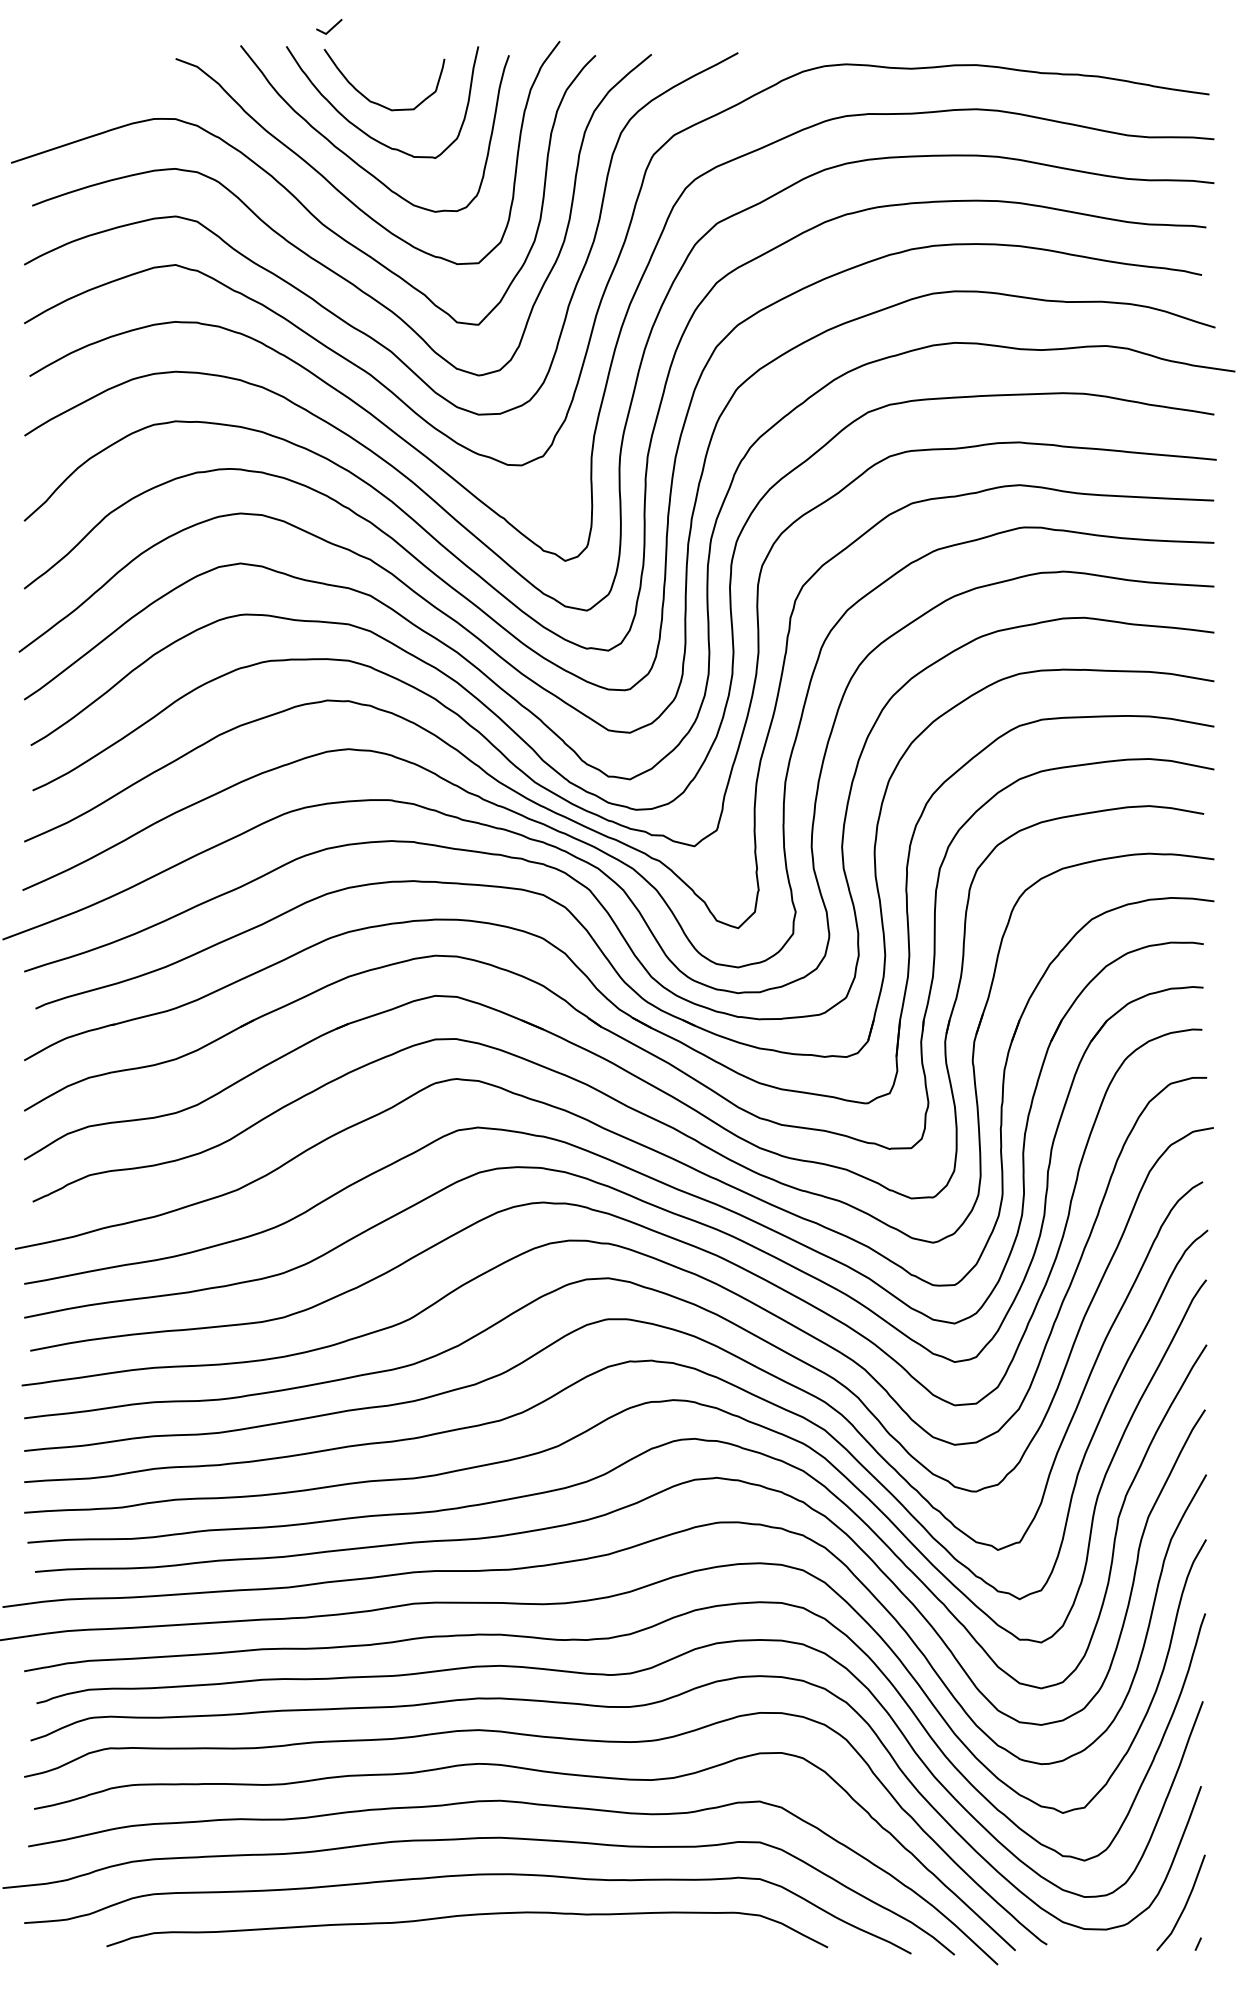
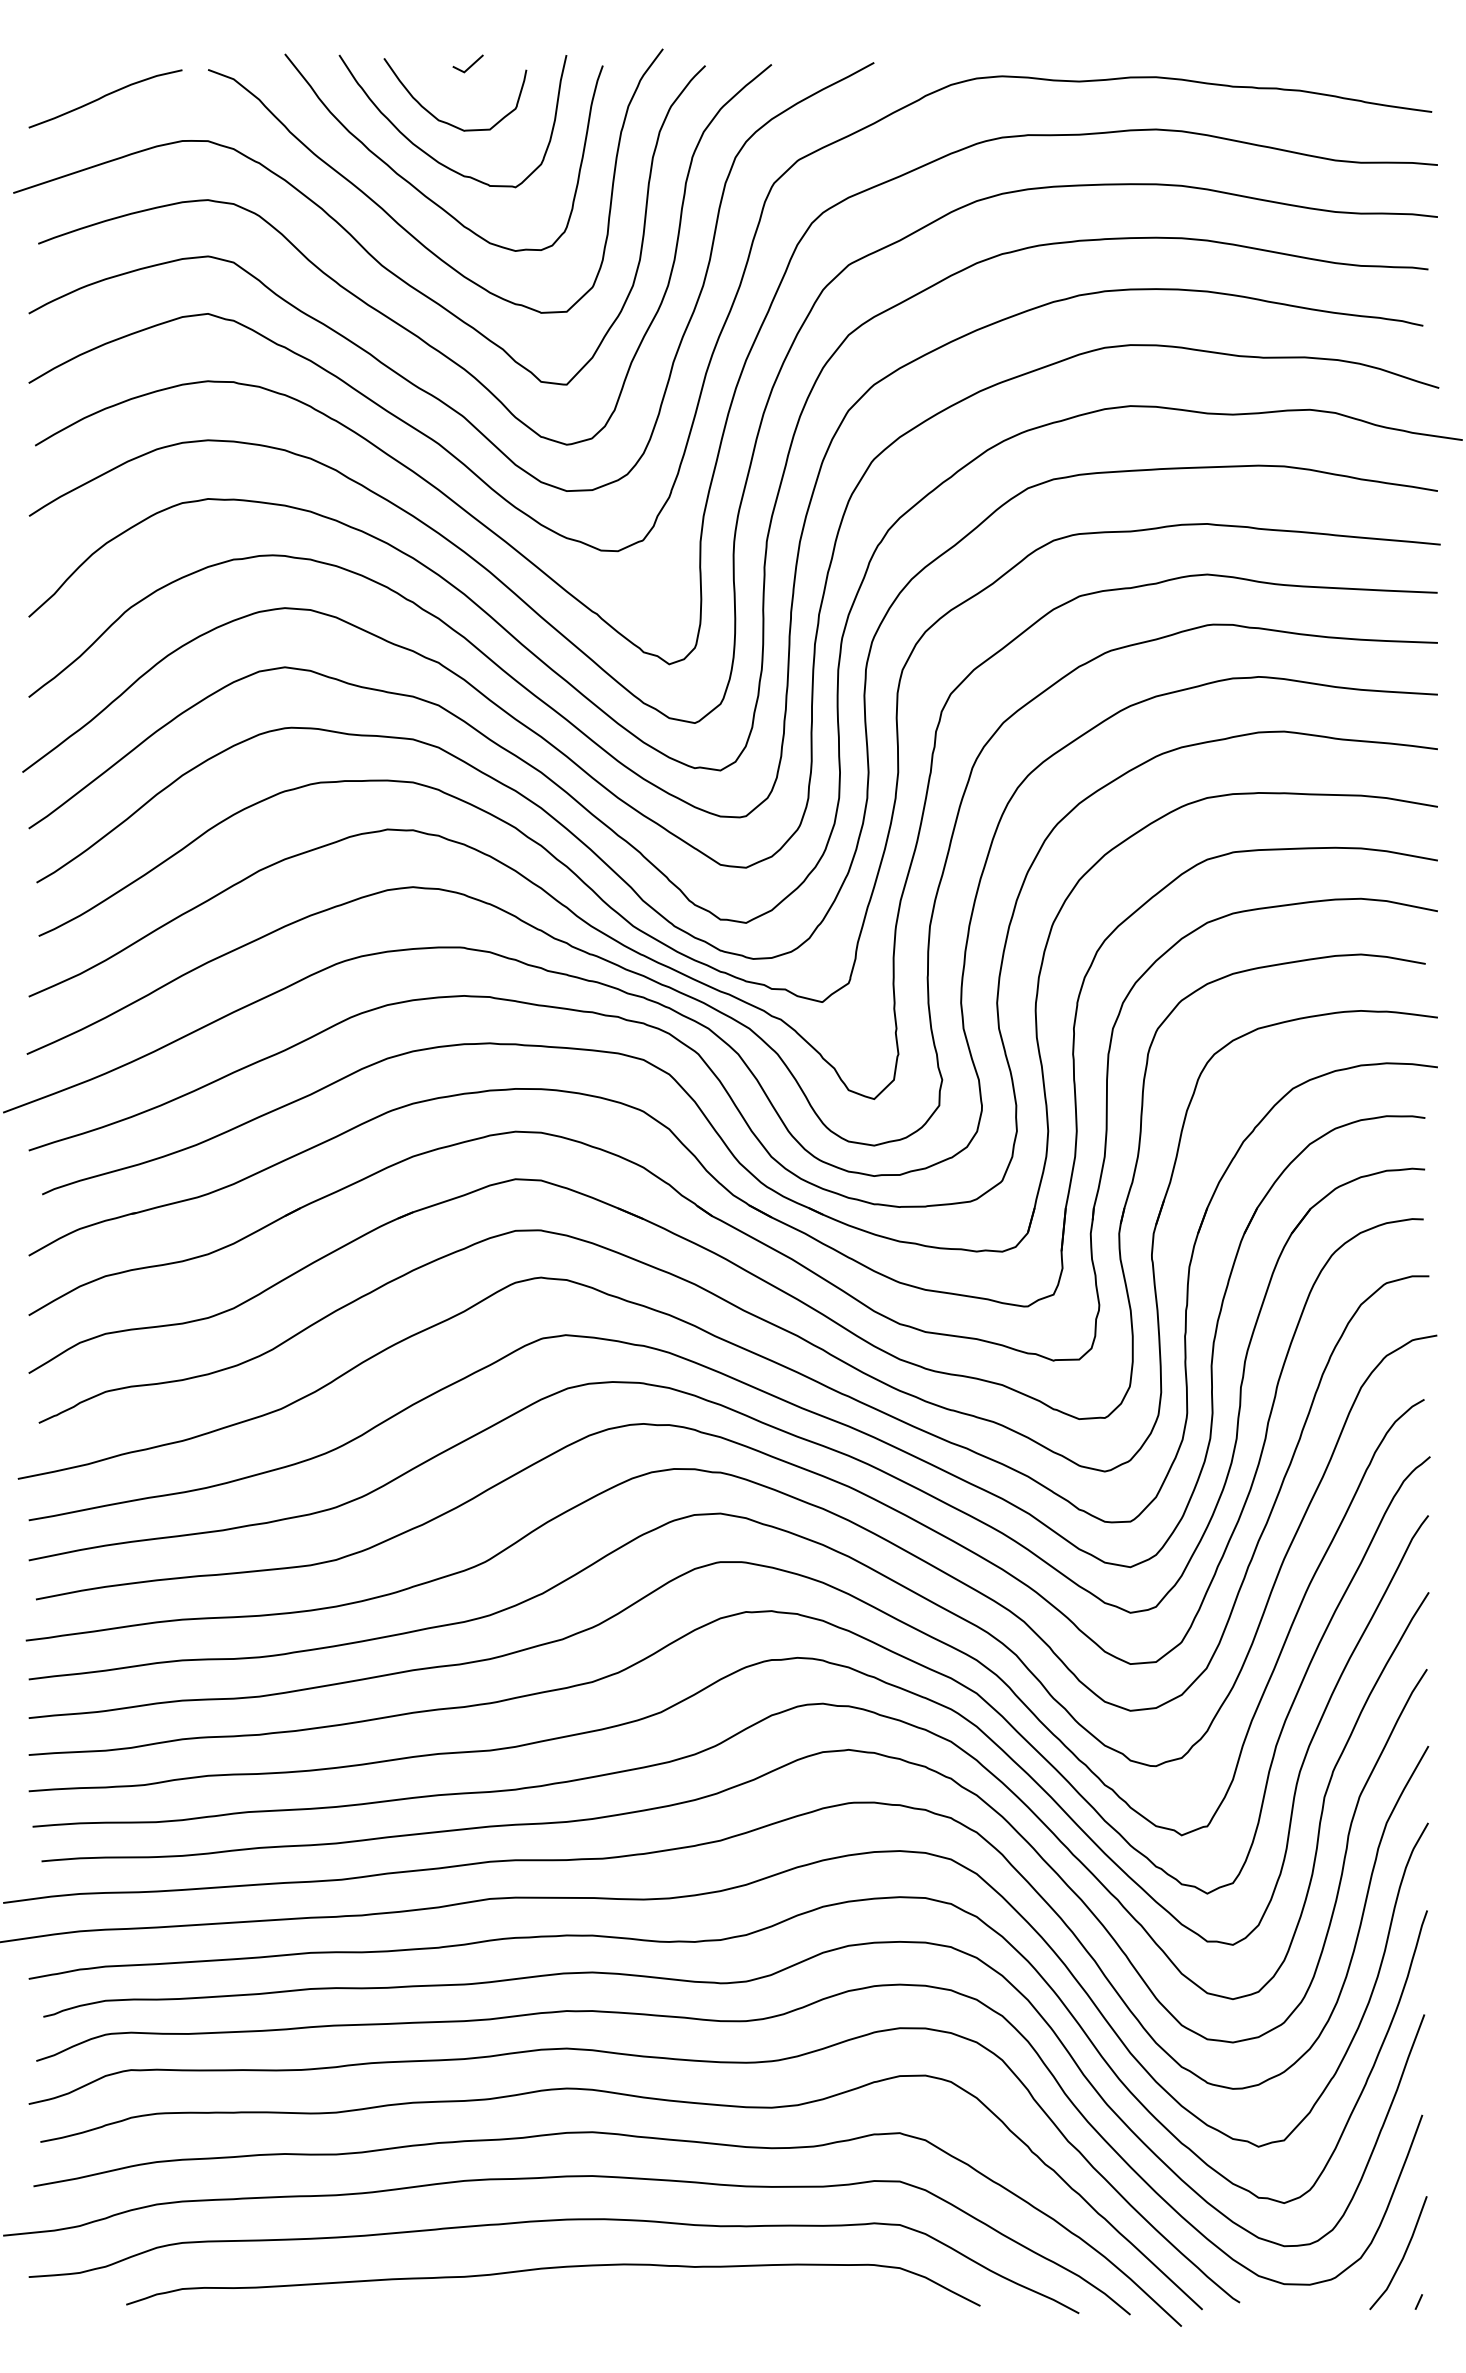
line: (331, 27) -> (470, 64), moved
curve: (87, 82) -> (103, 97), added

